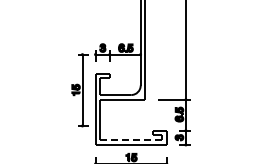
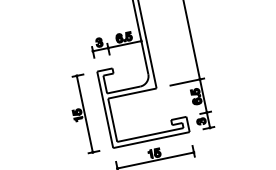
part: (79, 90) -> (81, 114), moved
line: (131, 140) -> (150, 135), dashed -> solid

